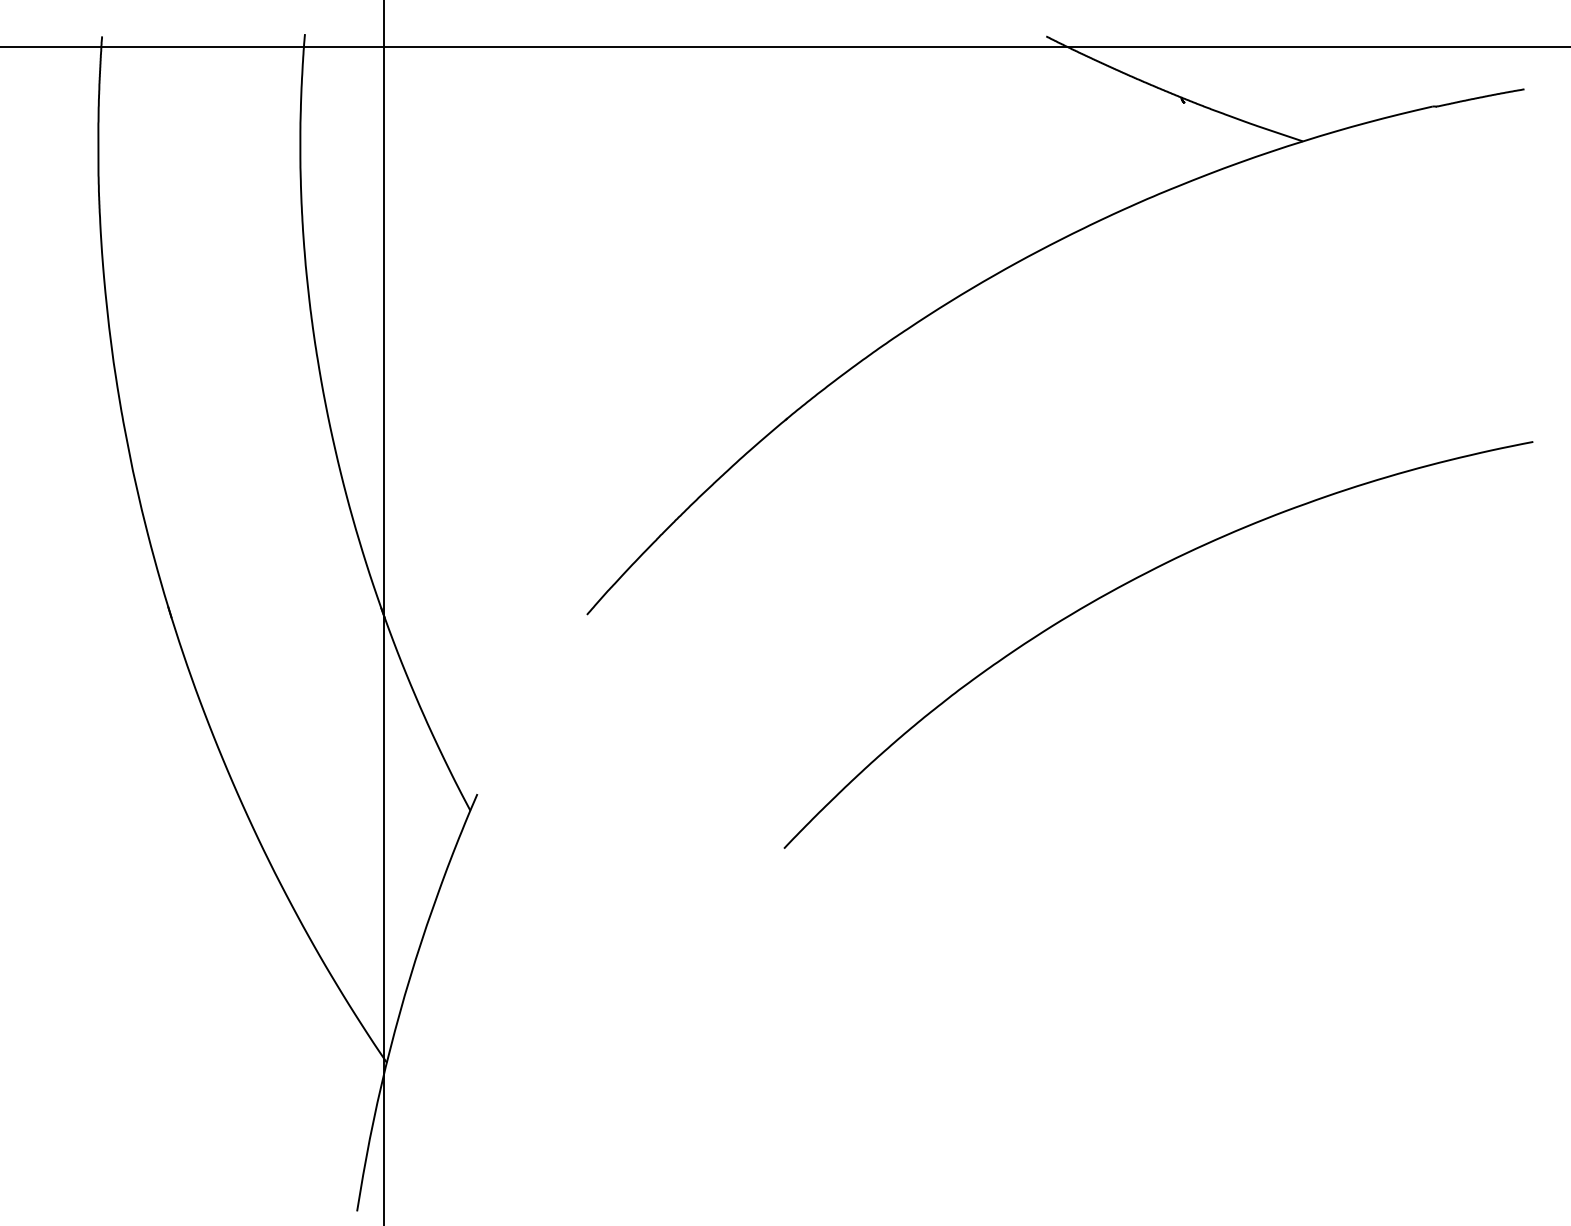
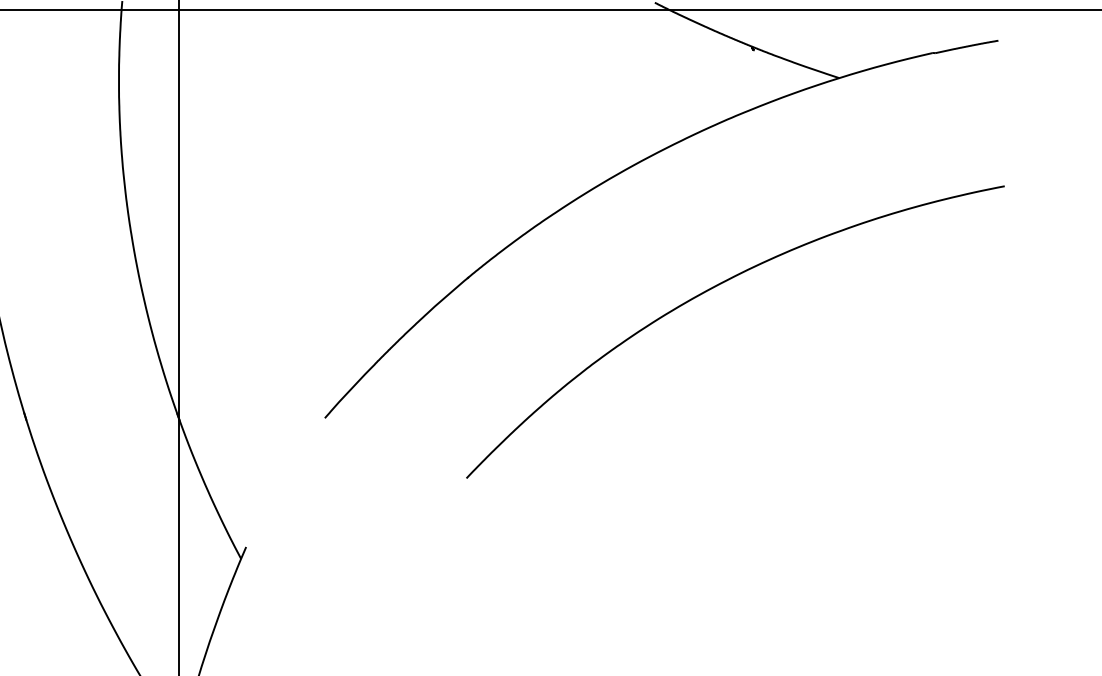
curve: (1121, 587) -> (708, 290), moved

